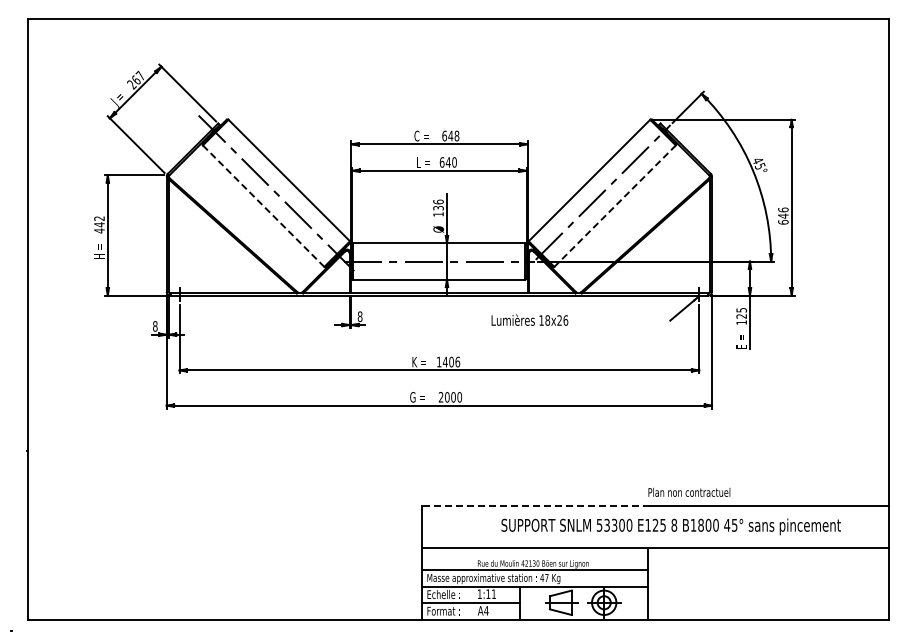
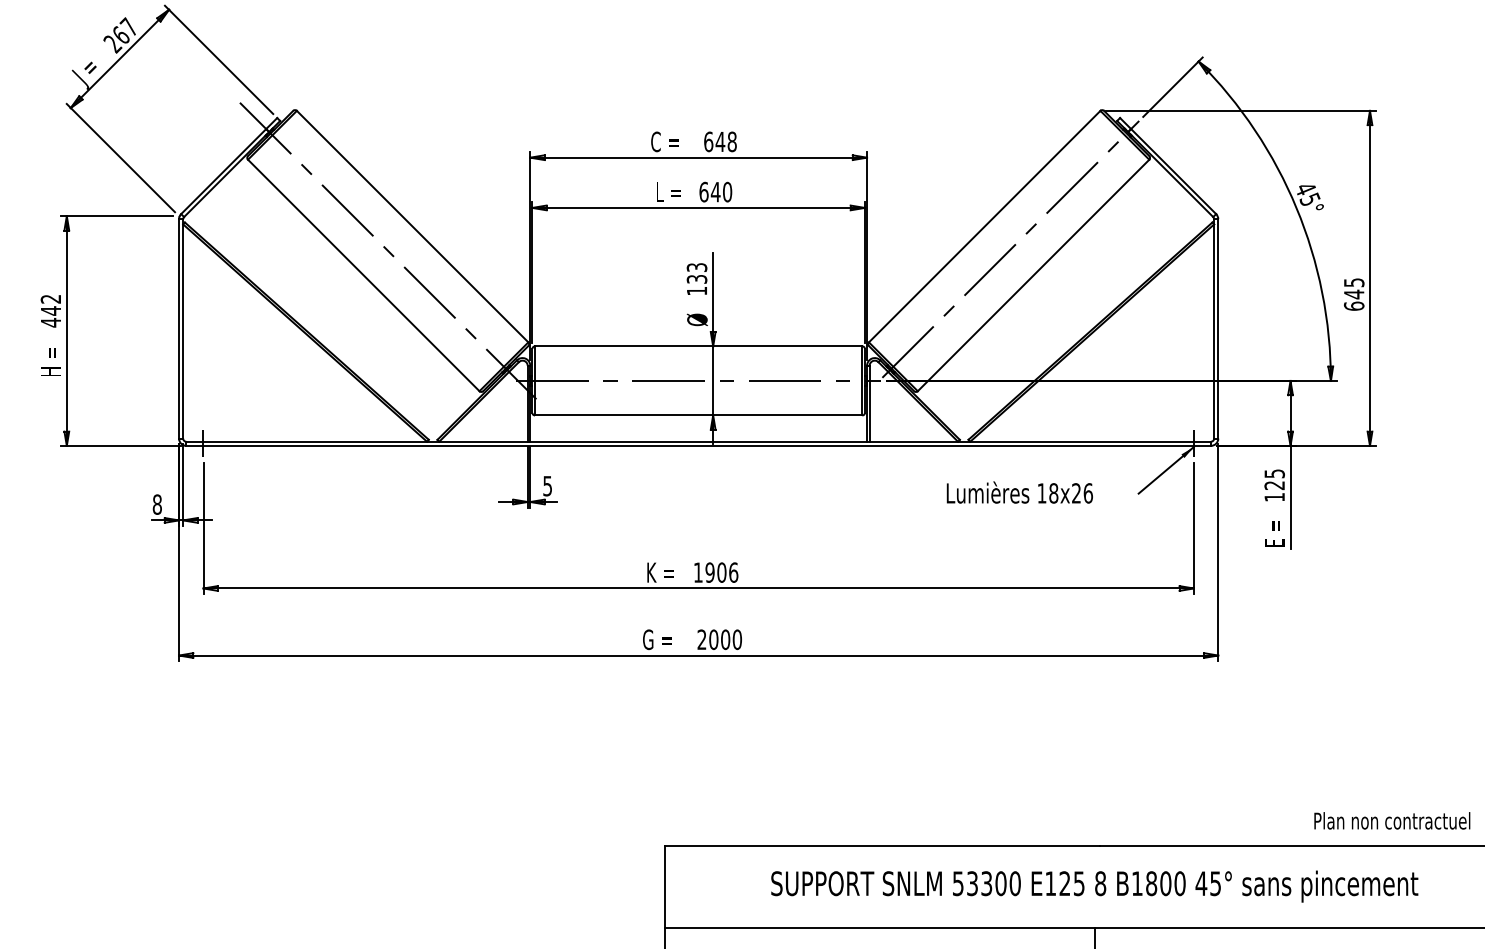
text: (438, 201) -> (696, 266), 136 -> 133
line: (263, 206) -> (363, 276), dashed -> solid
line: (615, 206) -> (1034, 276), dashed -> solid
text: (783, 209) -> (1354, 281), 646 -> 645
text: (359, 316) -> (546, 485), 8 -> 5
text: (529, 319) -> (1019, 491), moved
text: (444, 361) -> (708, 571), 1406 -> 1906
text: (689, 491) -> (1392, 819), moved
line: (535, 505) -> (881, 845), dashed -> solid
text: (670, 526) -> (1093, 885), moved

